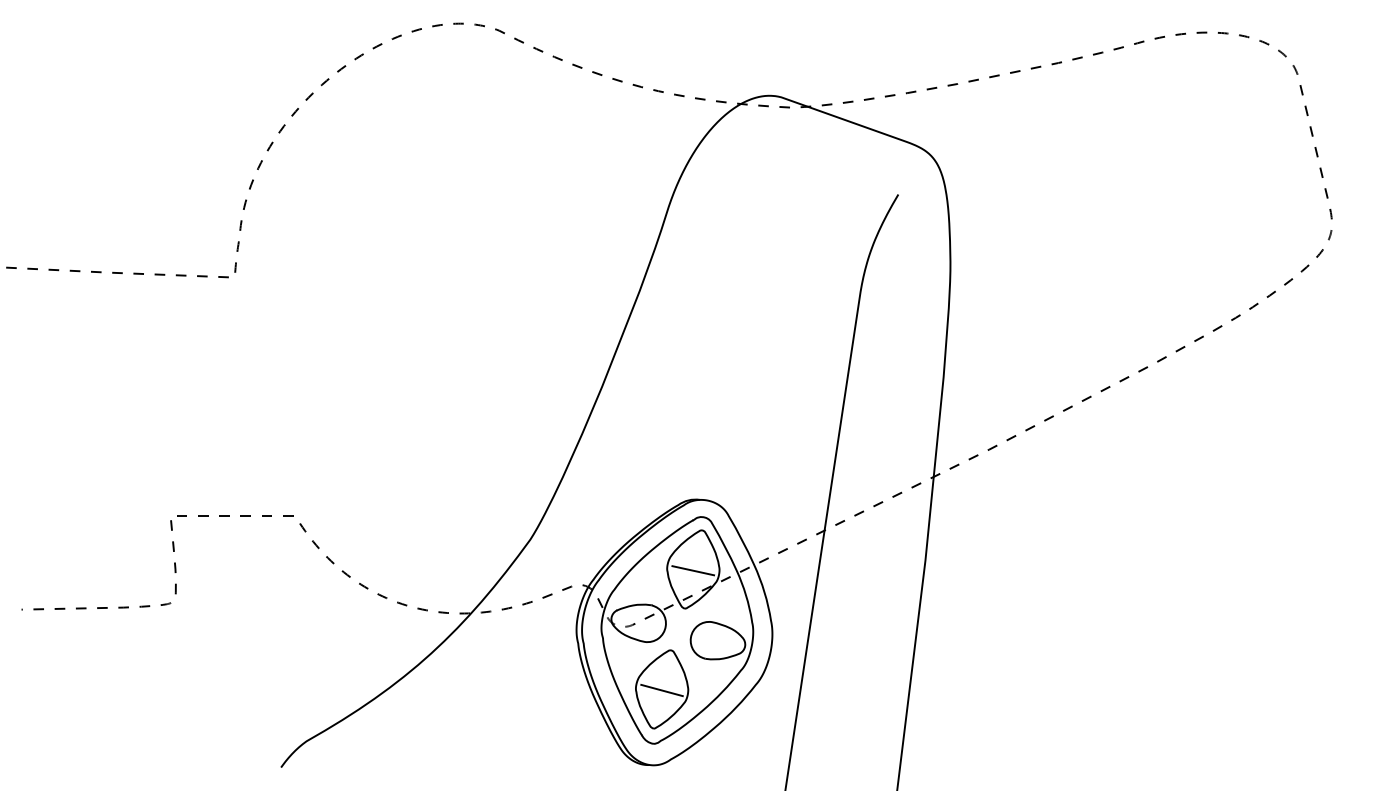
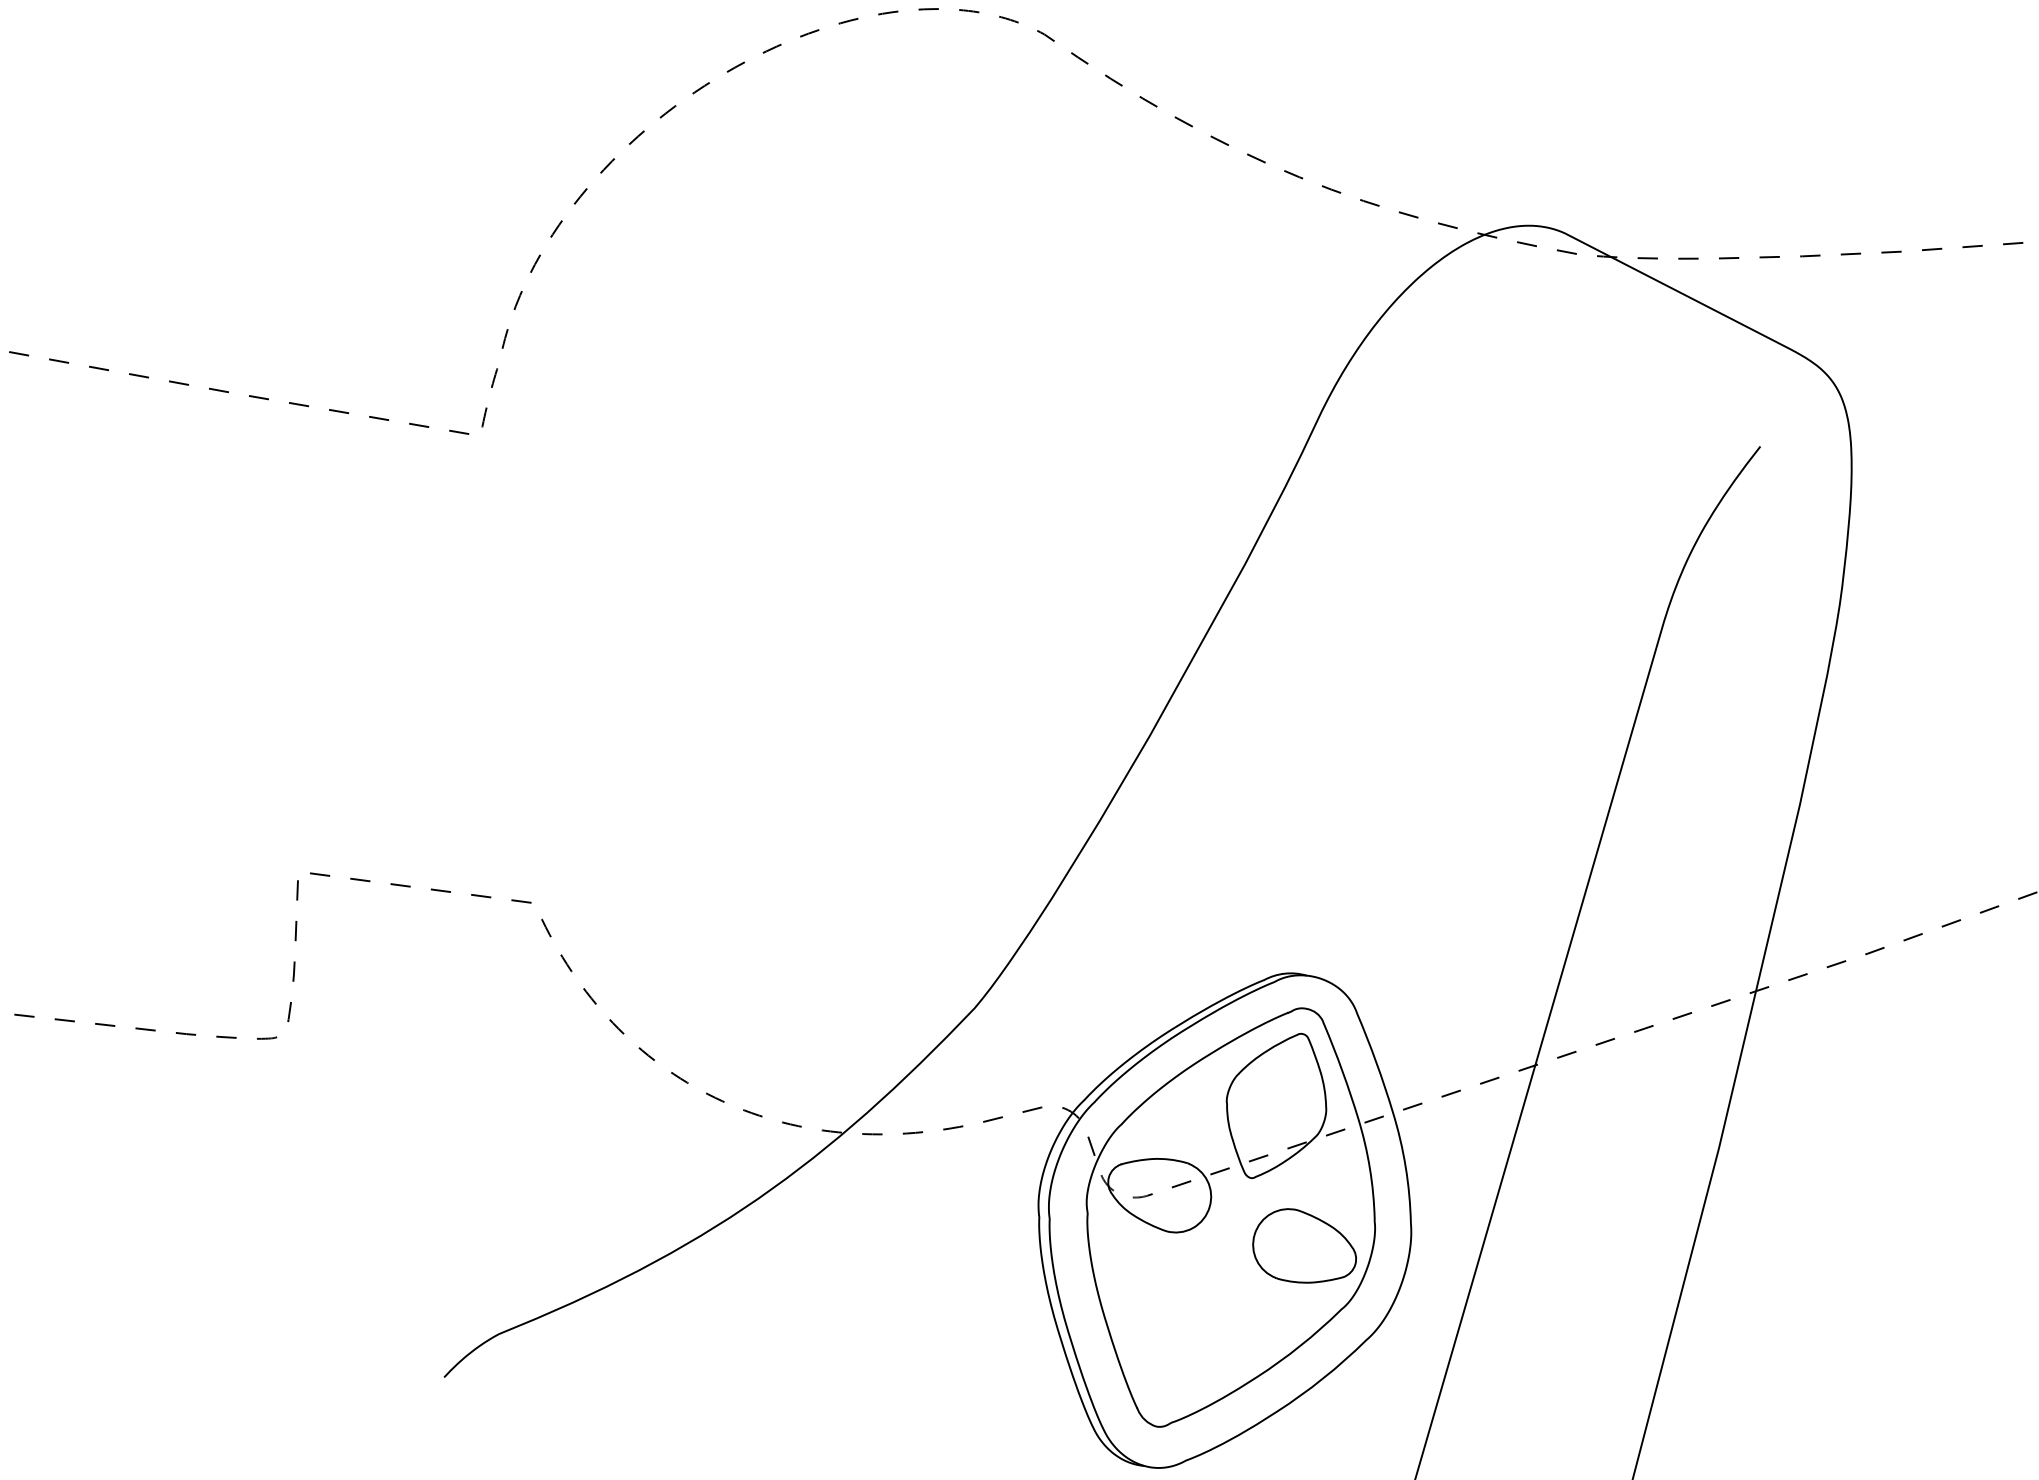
line: (693, 570) -> (1276, 1107), removed
part: (662, 689) -> (1187, 1325), removed

